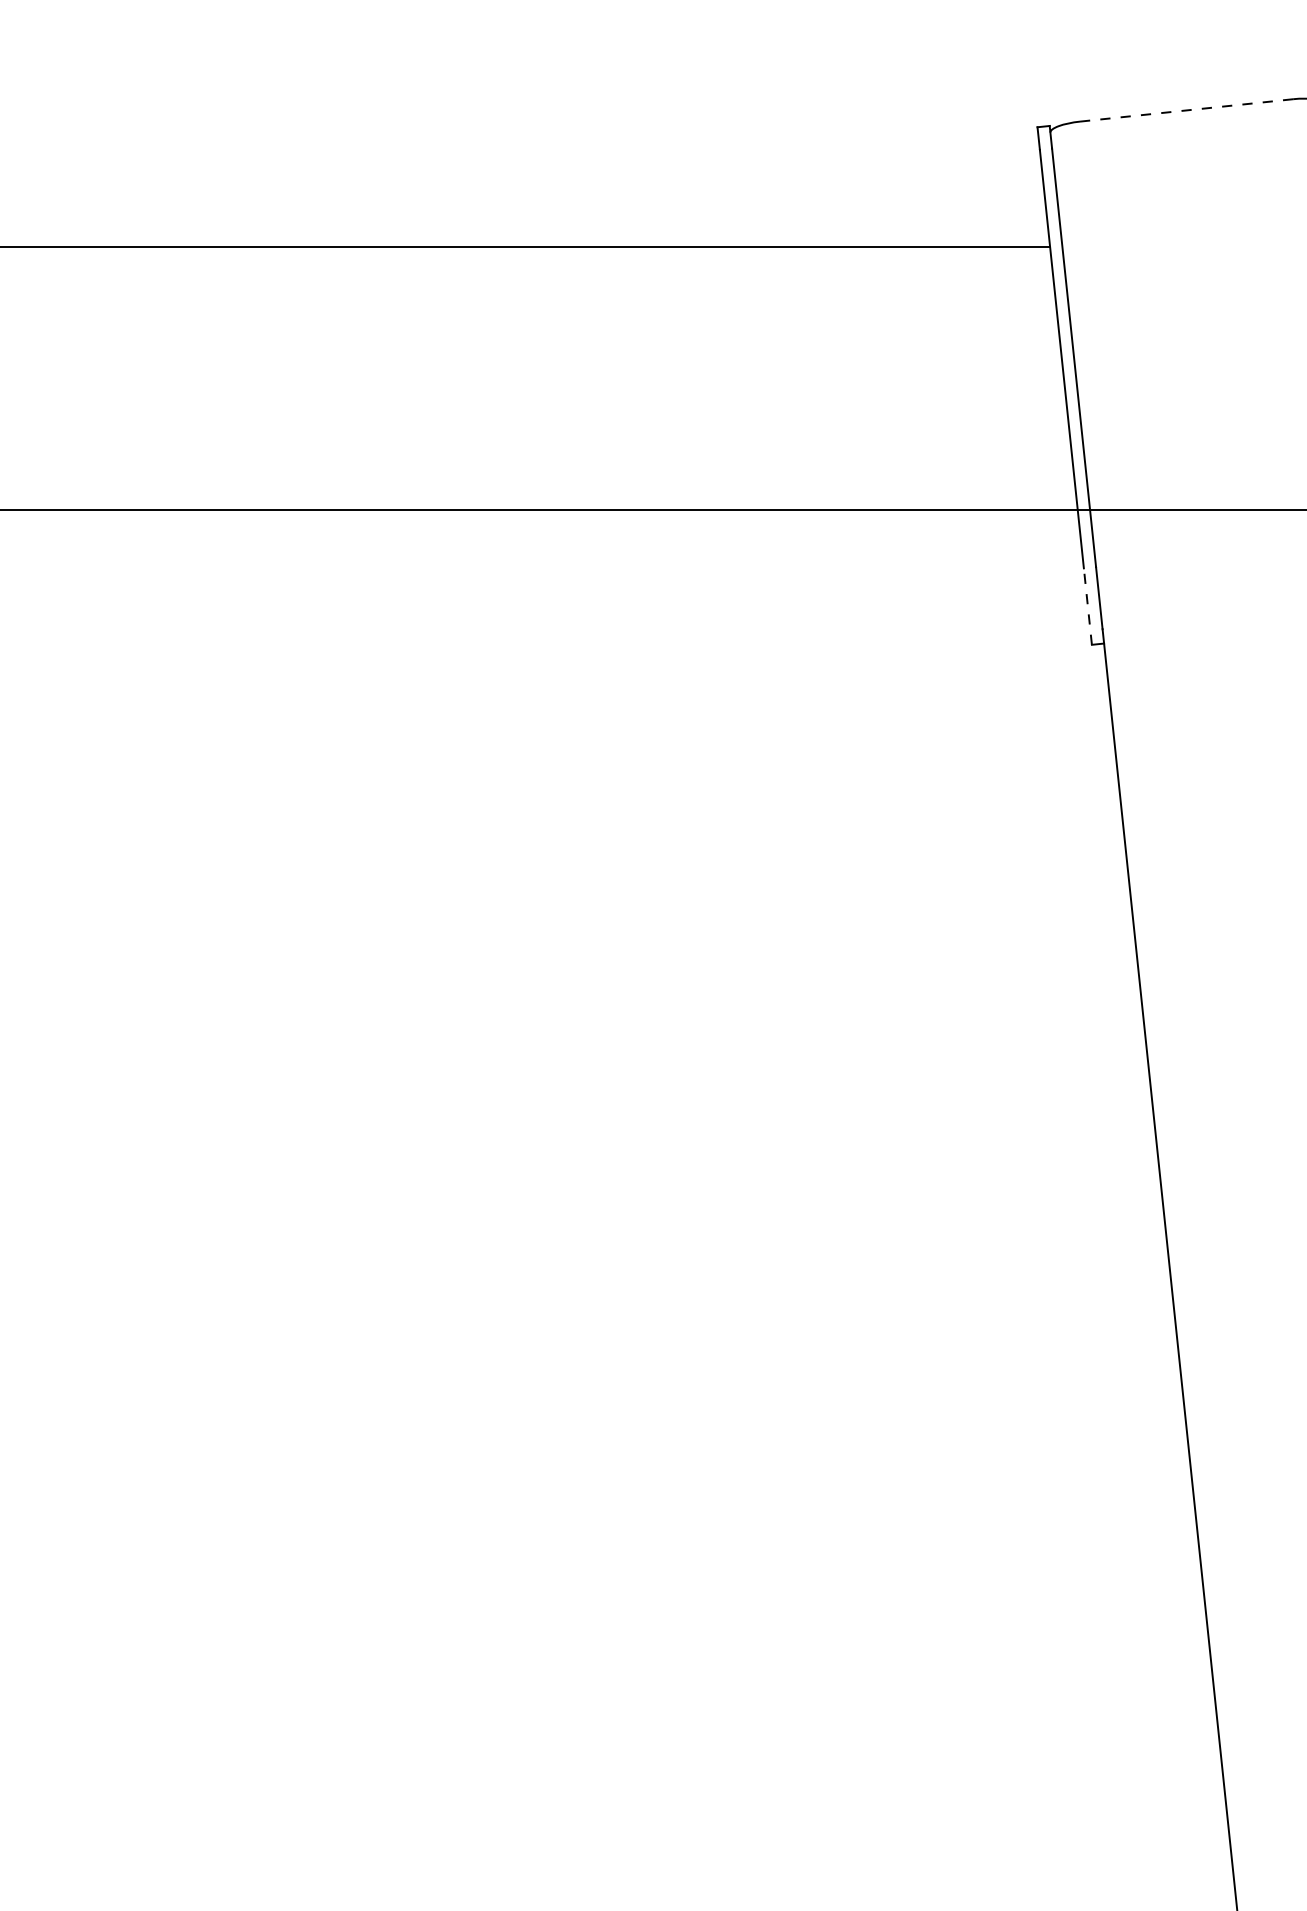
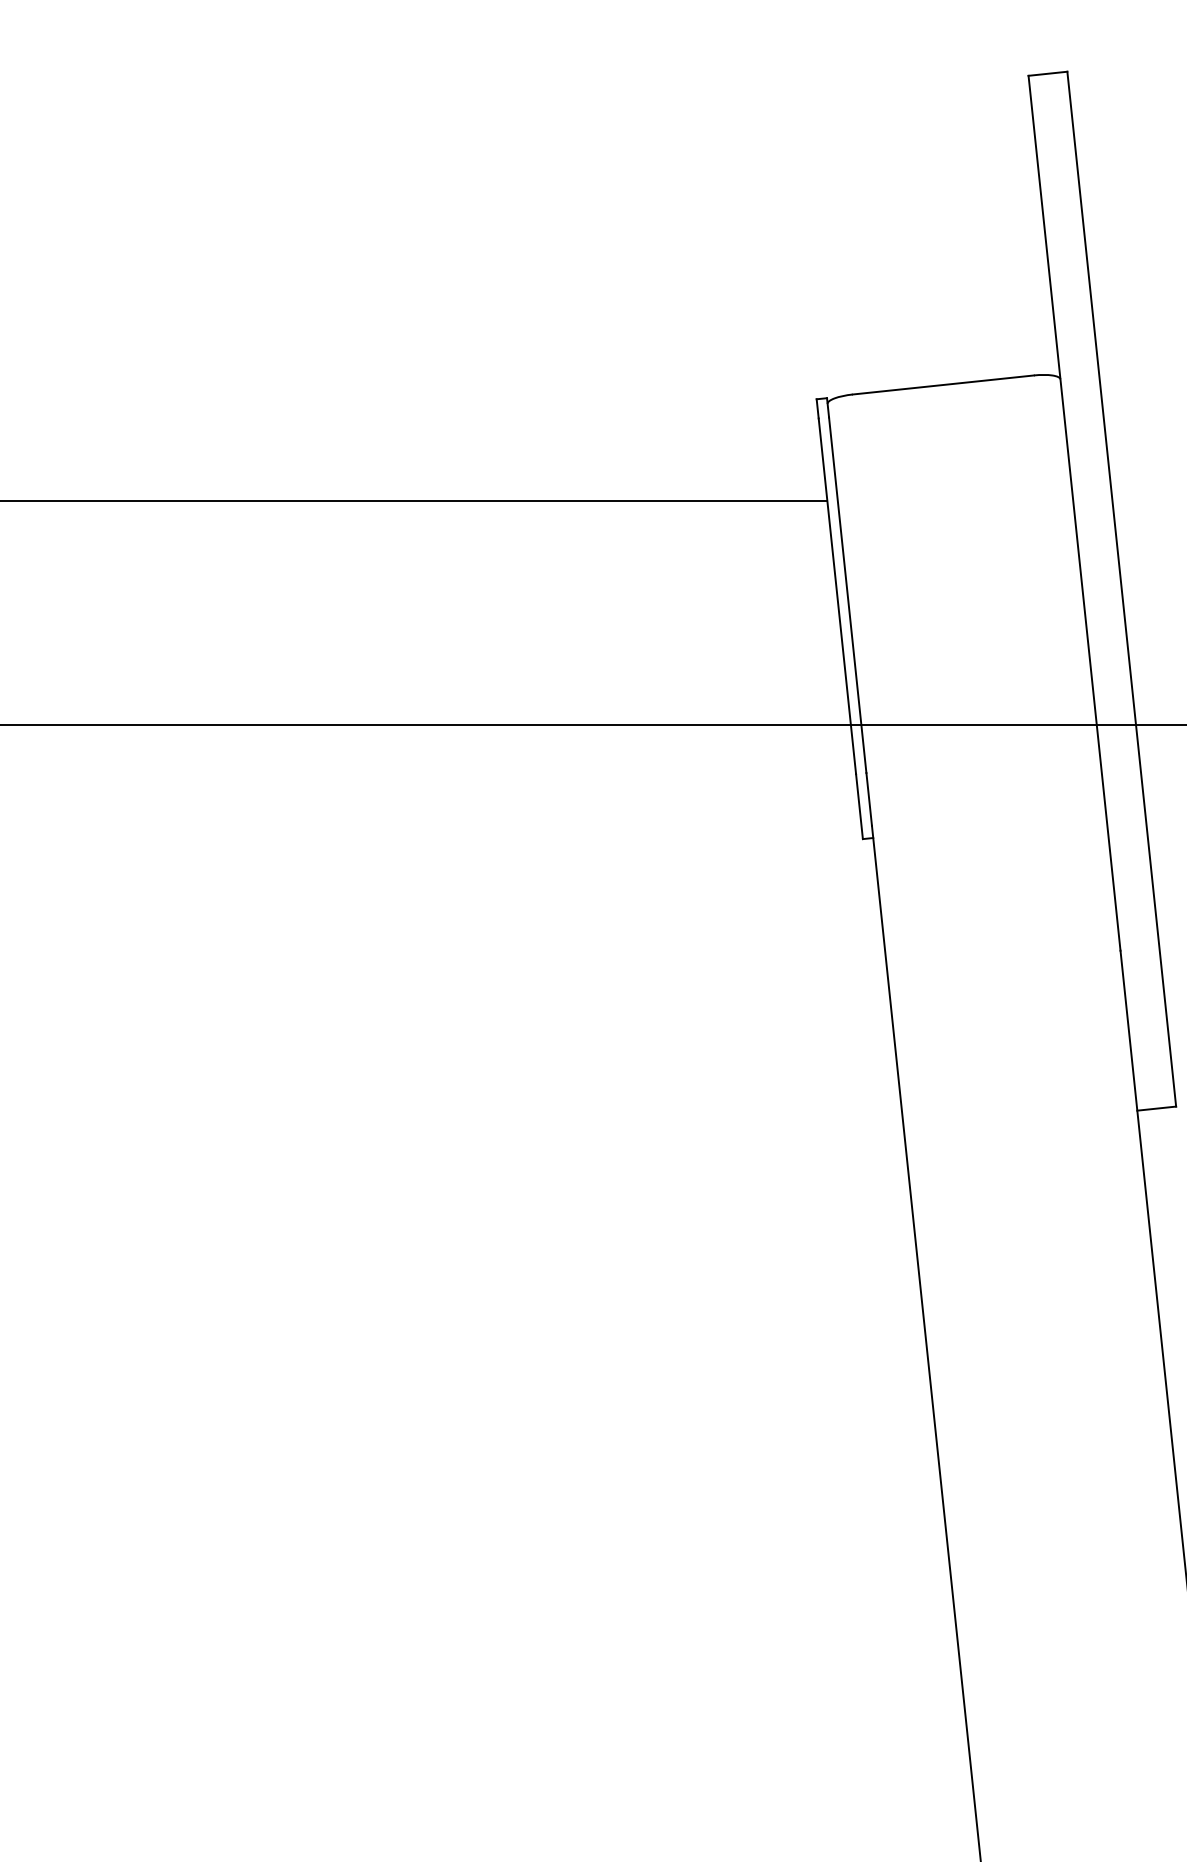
line: (1186, 109) -> (943, 384), dashed -> solid
line: (1087, 606) -> (859, 806), dashed -> solid

